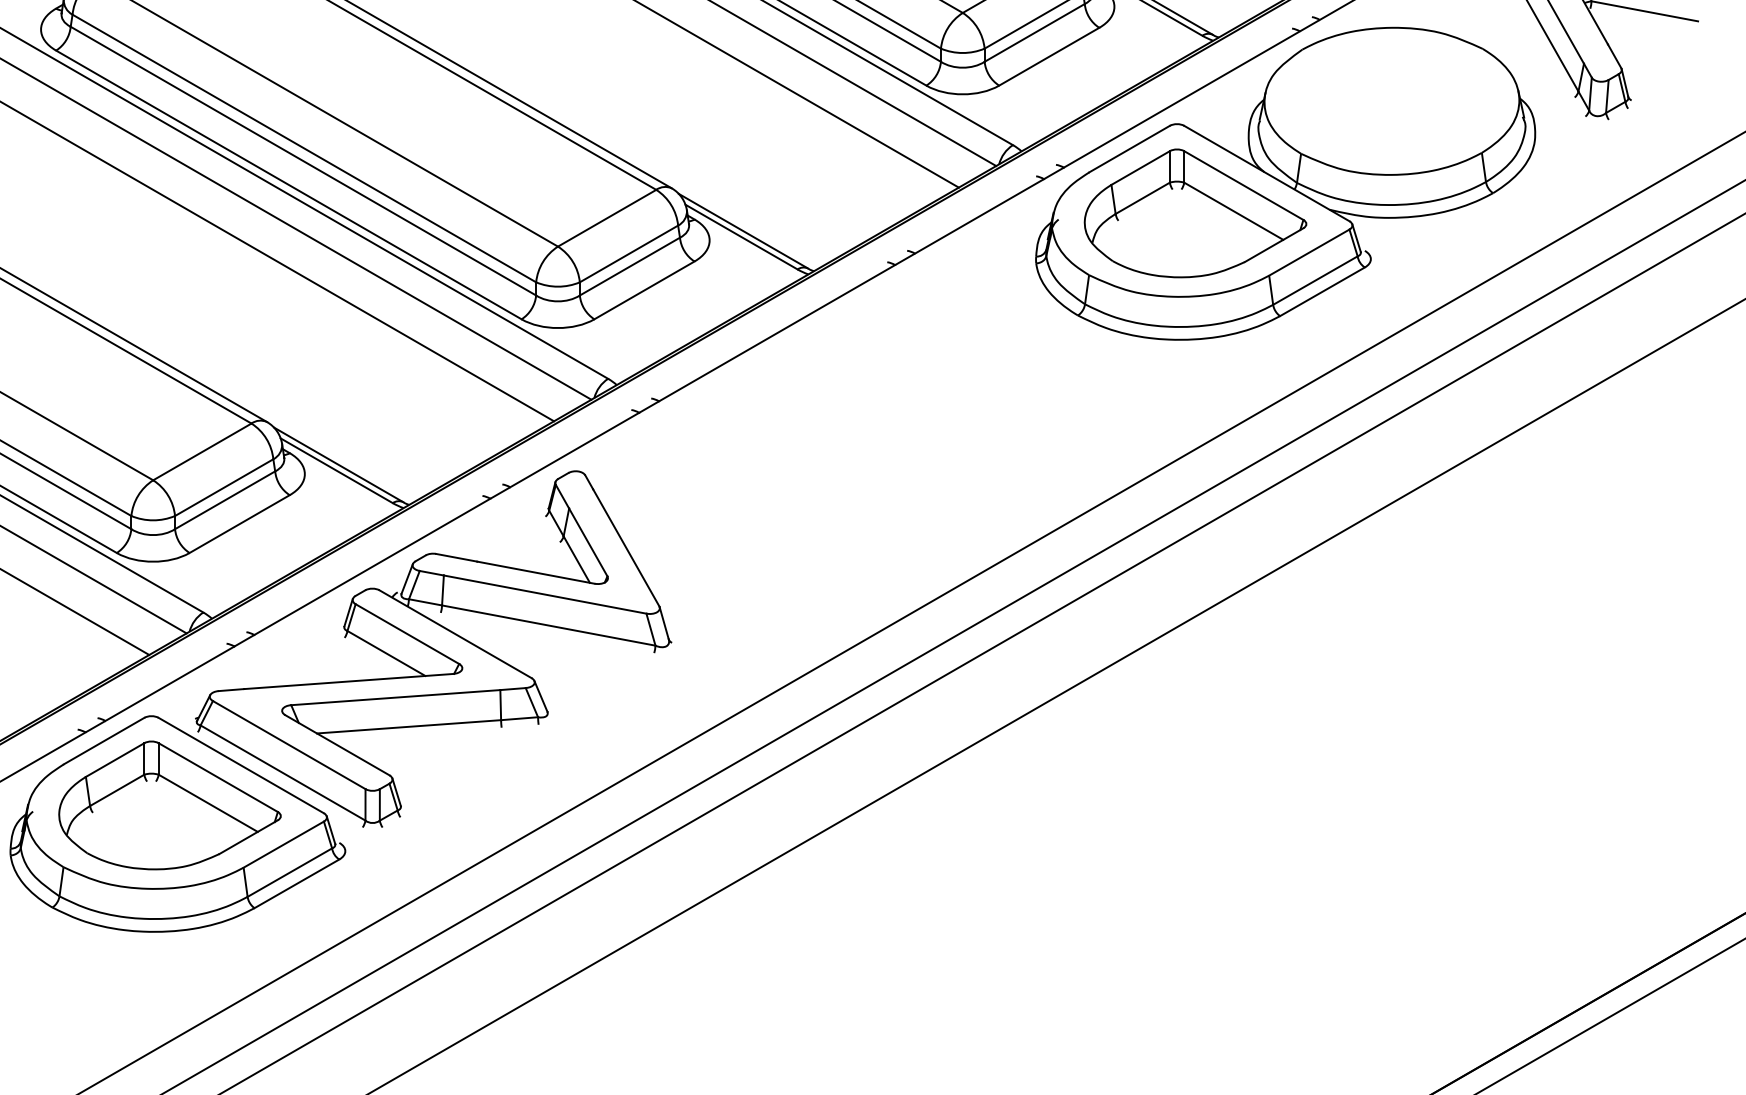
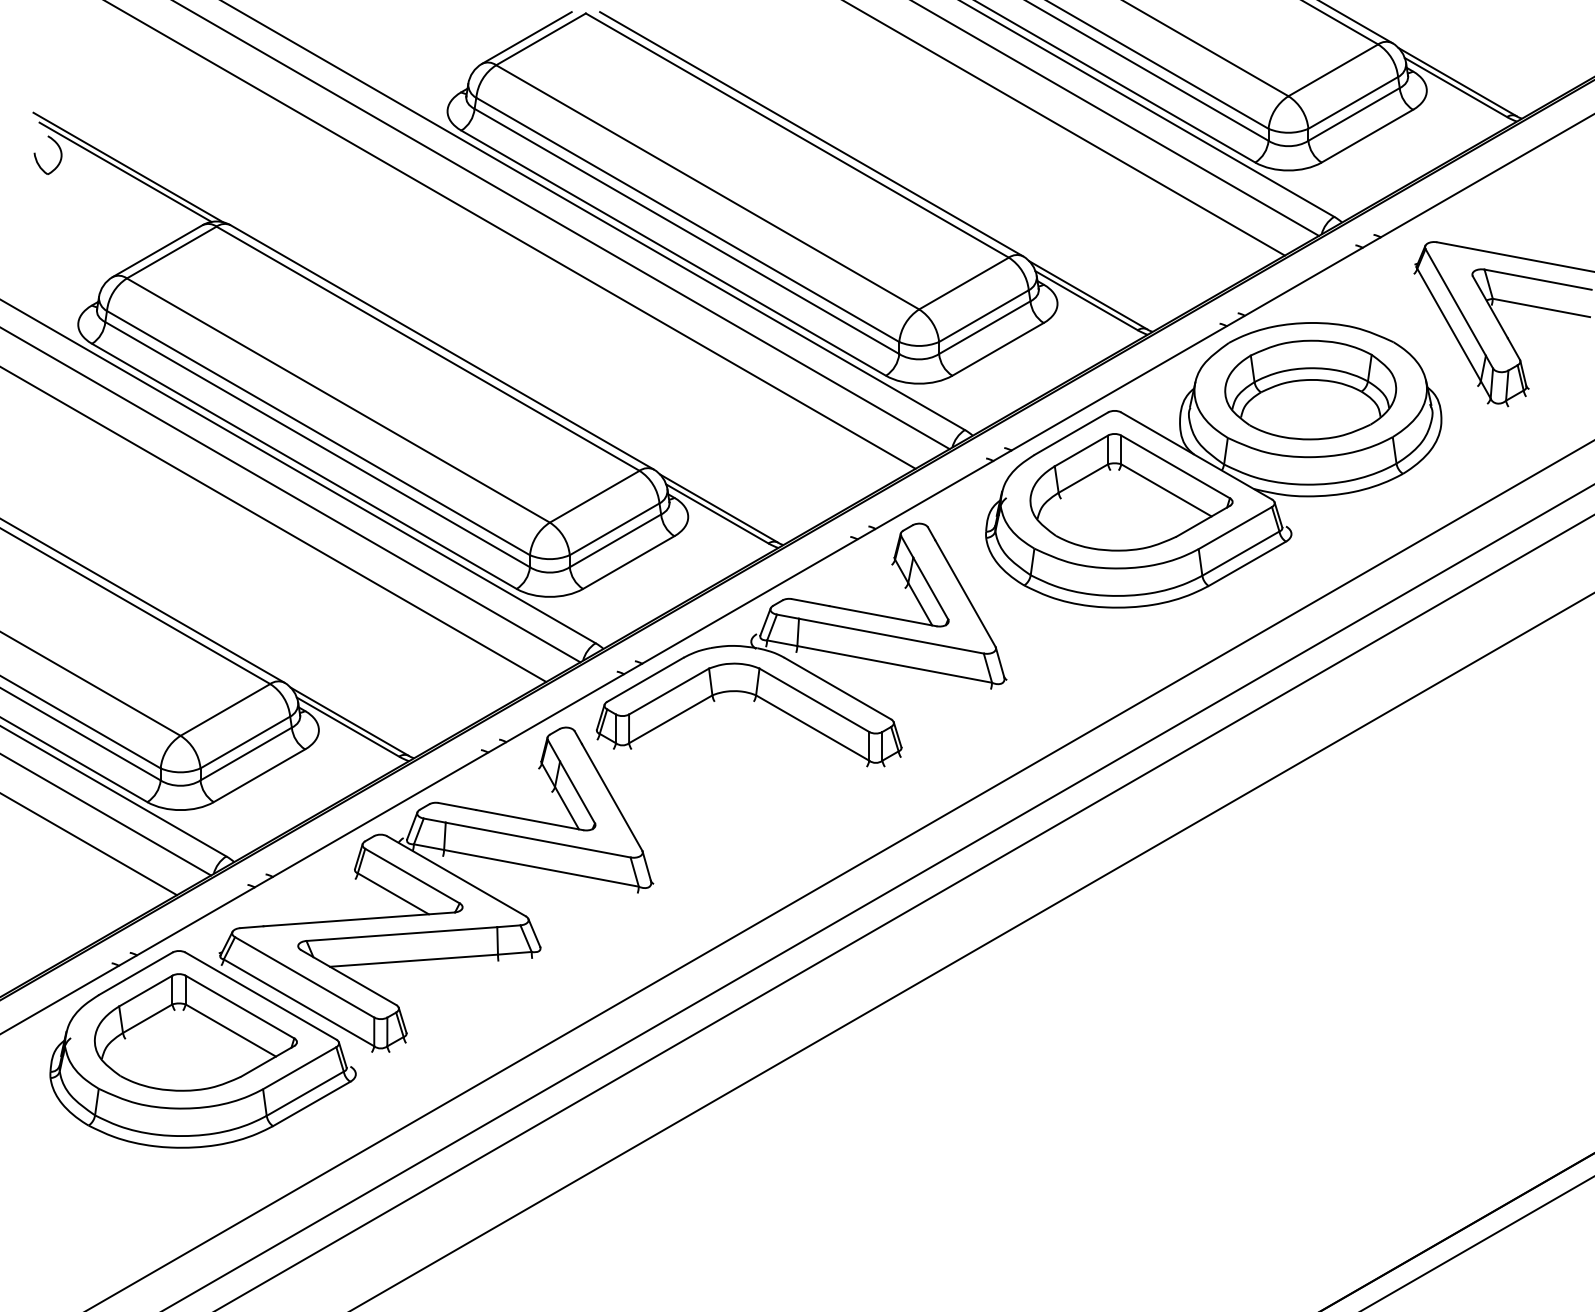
part: (1391, 100) -> (1310, 389), added
part: (833, 380) -> (801, 644), added

